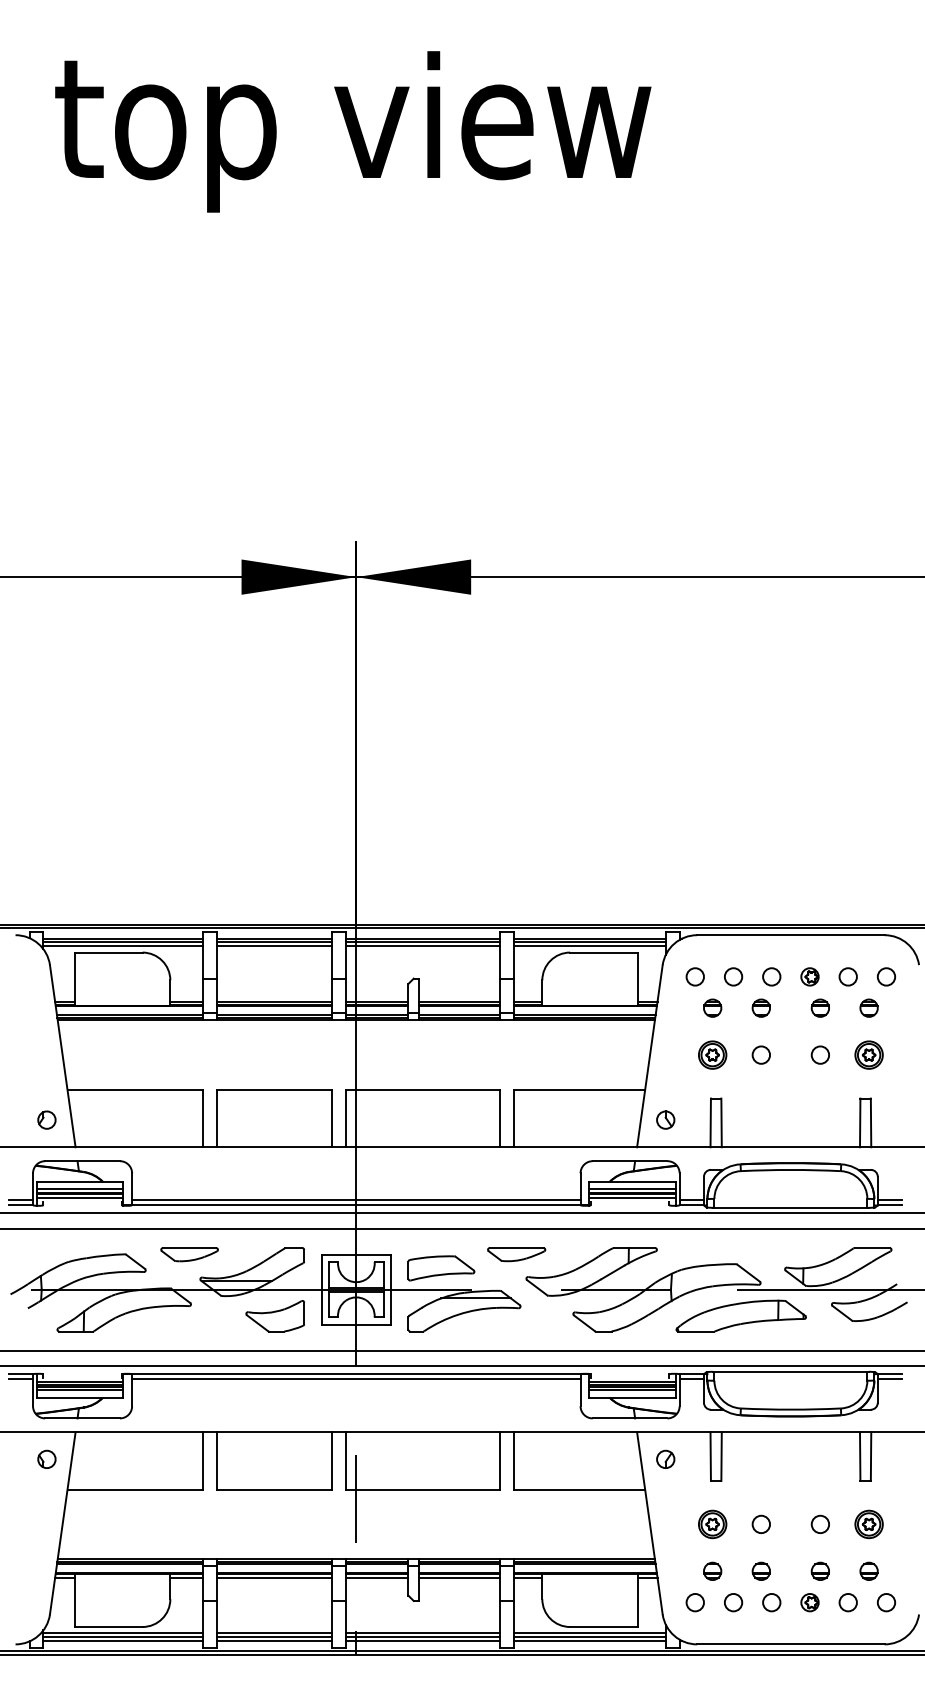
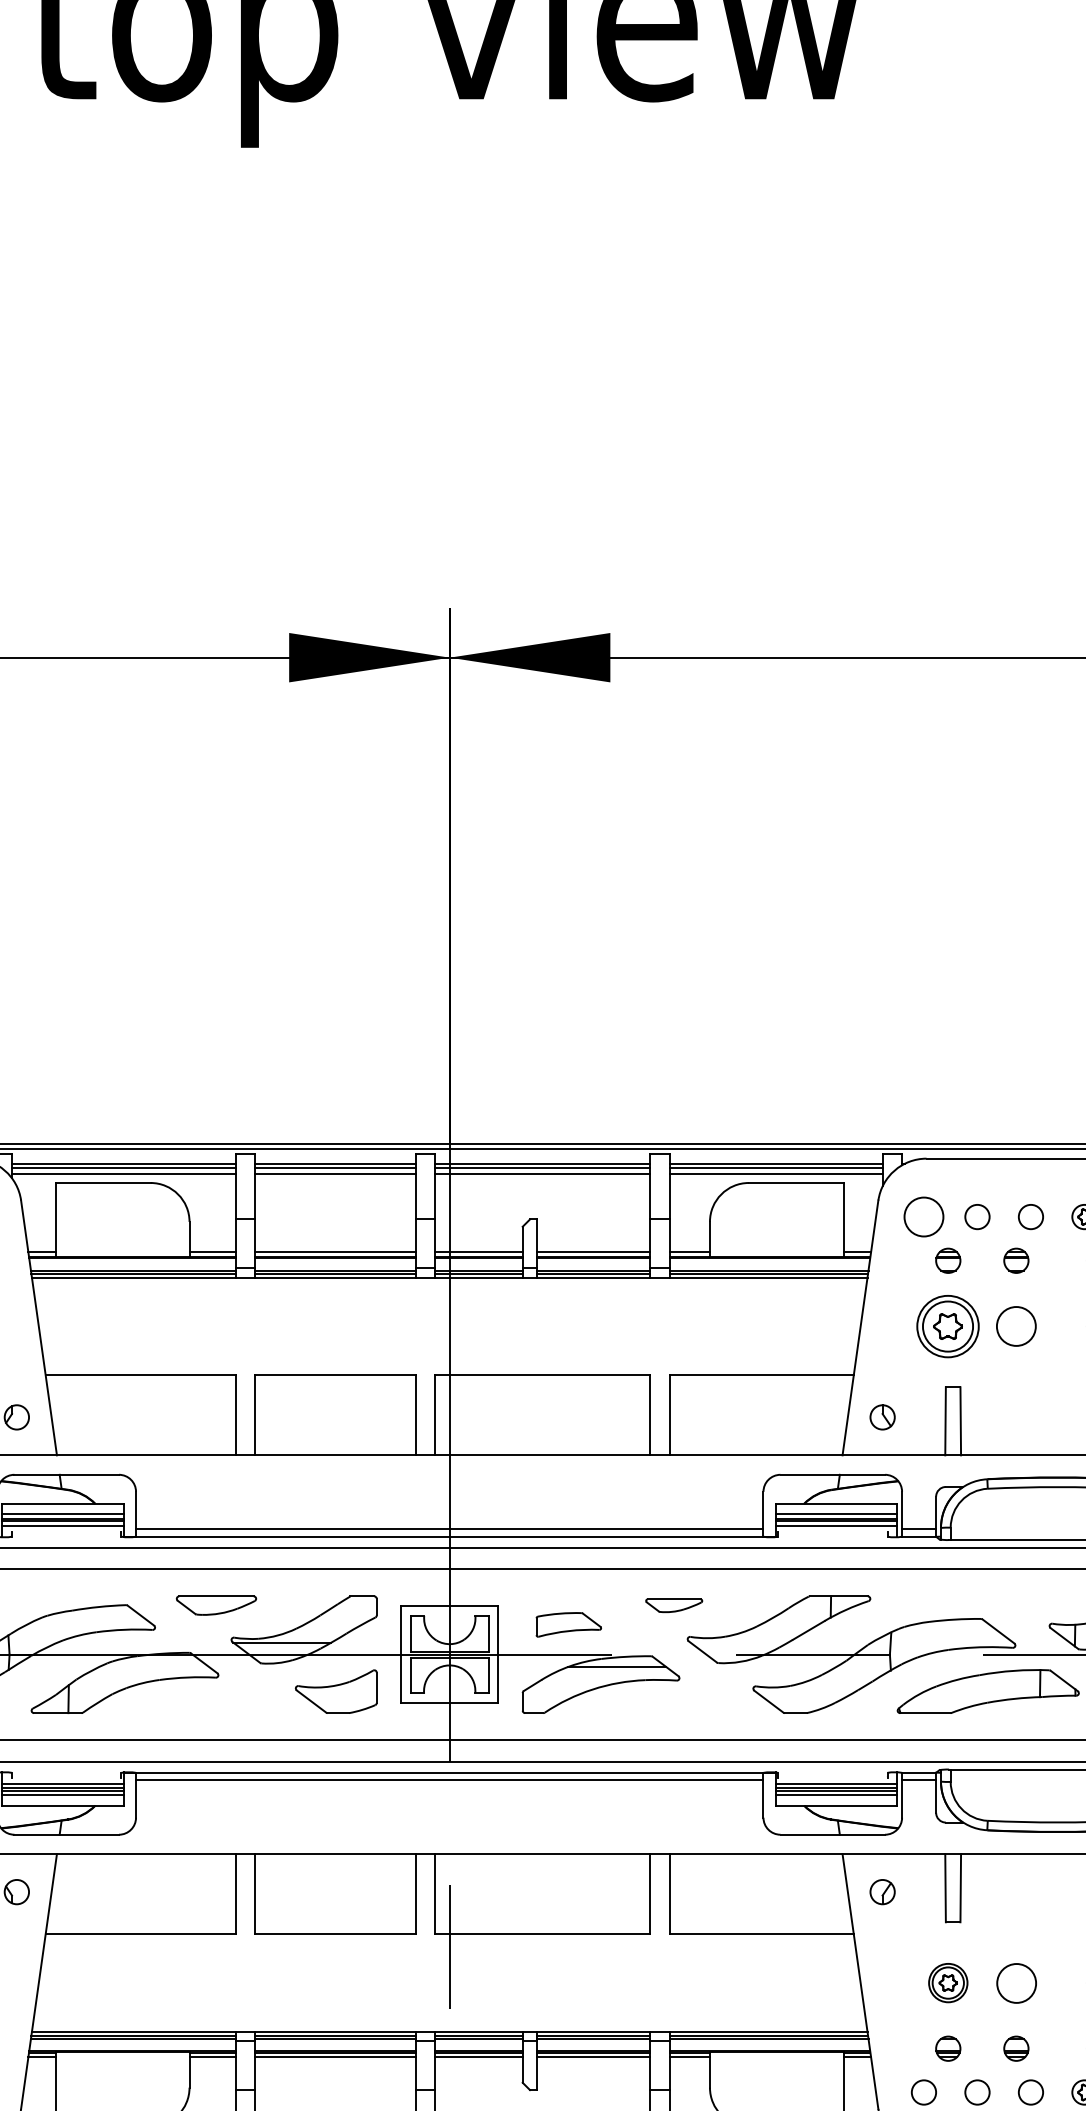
circle: (694, 976) -> (922, 1216), size x1.6
part: (712, 1054) -> (948, 1325), size x1.6
circle: (761, 1054) -> (1016, 1325), size x1.6
part: (516, 1254) -> (673, 1605), size x0.7
part: (441, 1268) -> (568, 1624), size x0.7
circle: (760, 1523) -> (1015, 1981), size x1.6

